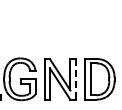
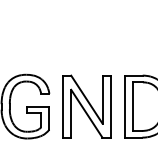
line: (75, 79) -> (110, 106), dashed -> solid

